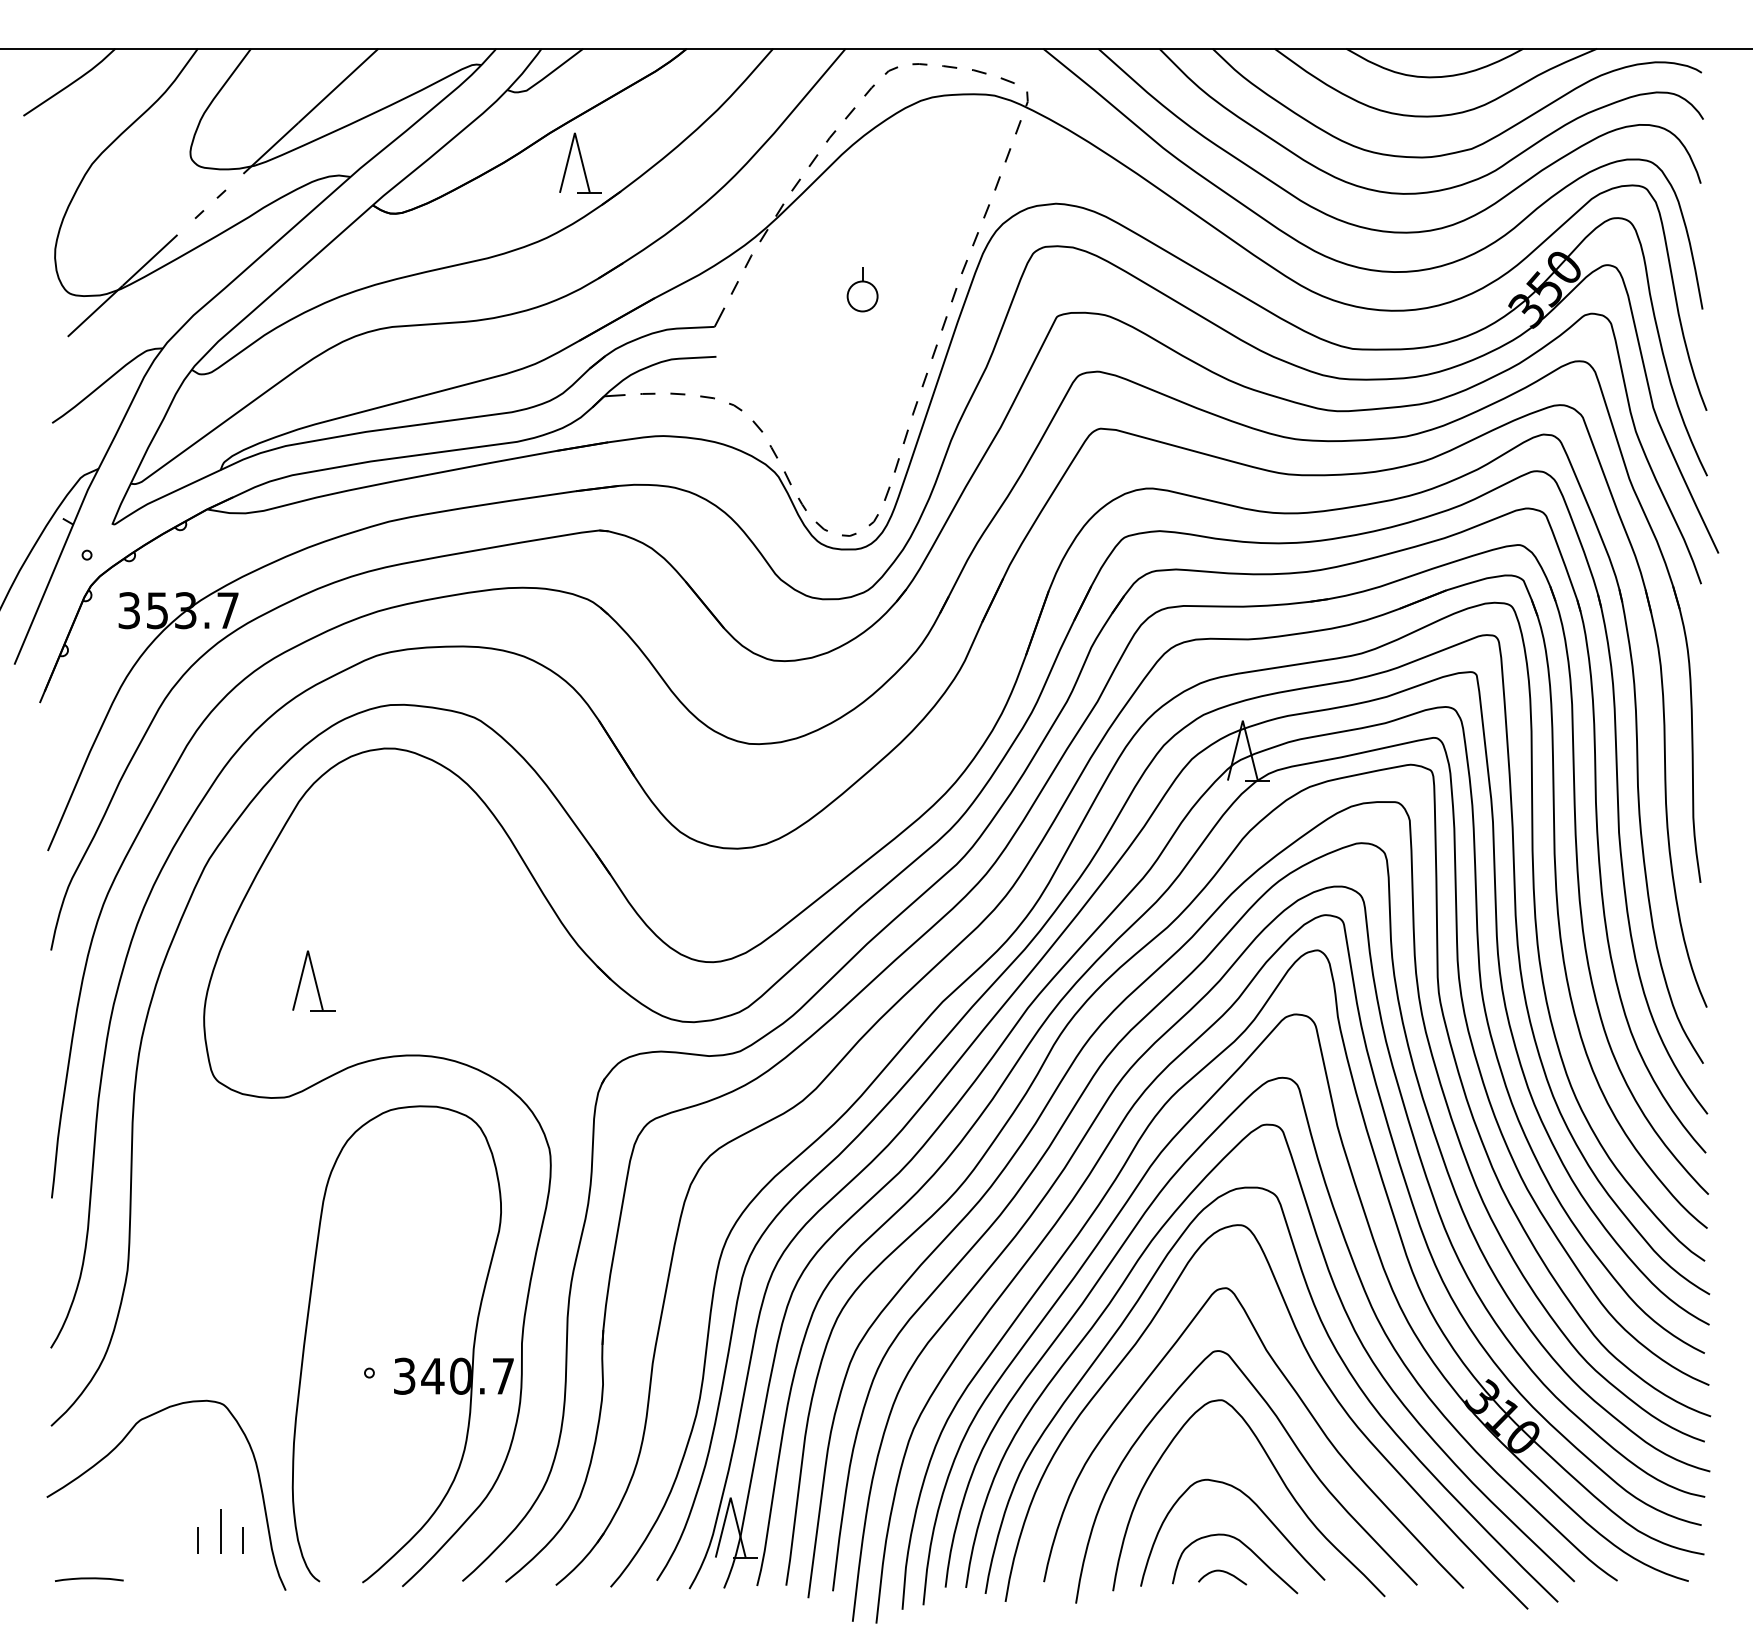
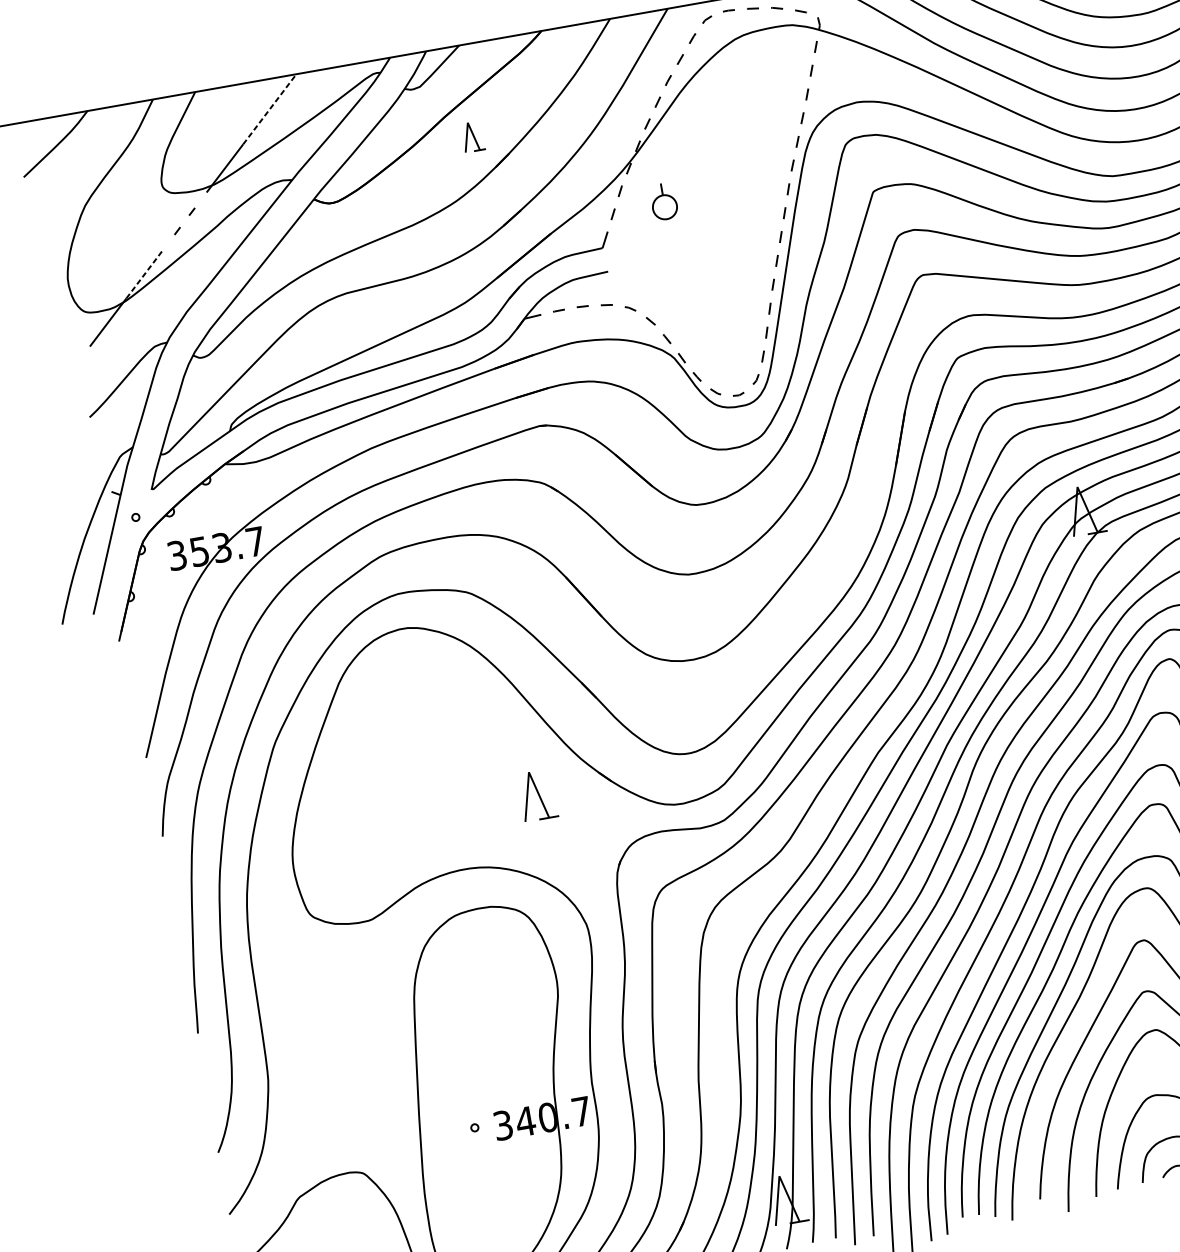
line: (338, 85) -> (269, 109), solid -> dashed
part: (580, 162) -> (472, 136), size x0.6
line: (150, 260) -> (144, 274), solid -> dashed
part: (862, 289) -> (663, 201), moved
part: (313, 980) -> (537, 795), moved

